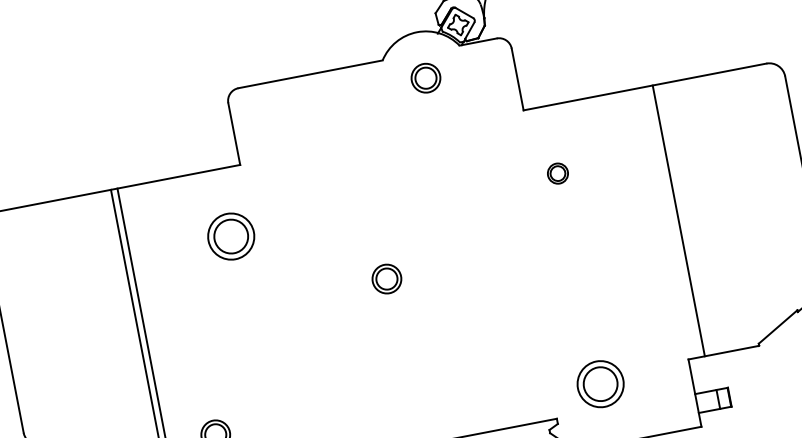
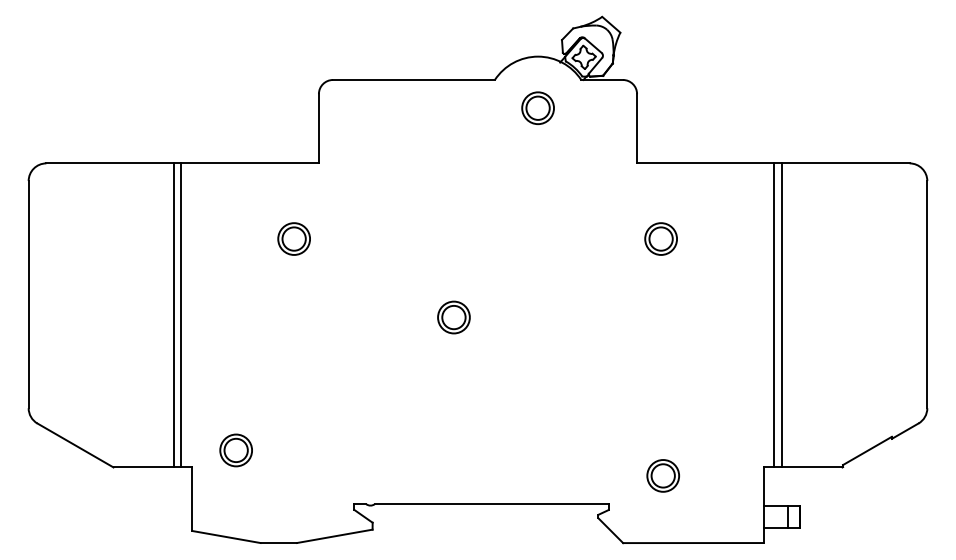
part: (557, 173) -> (660, 238), size x1.43
line: (672, 222) -> (774, 315), added
part: (230, 236) -> (293, 238), size x0.62
part: (599, 384) -> (662, 475), size x0.62

